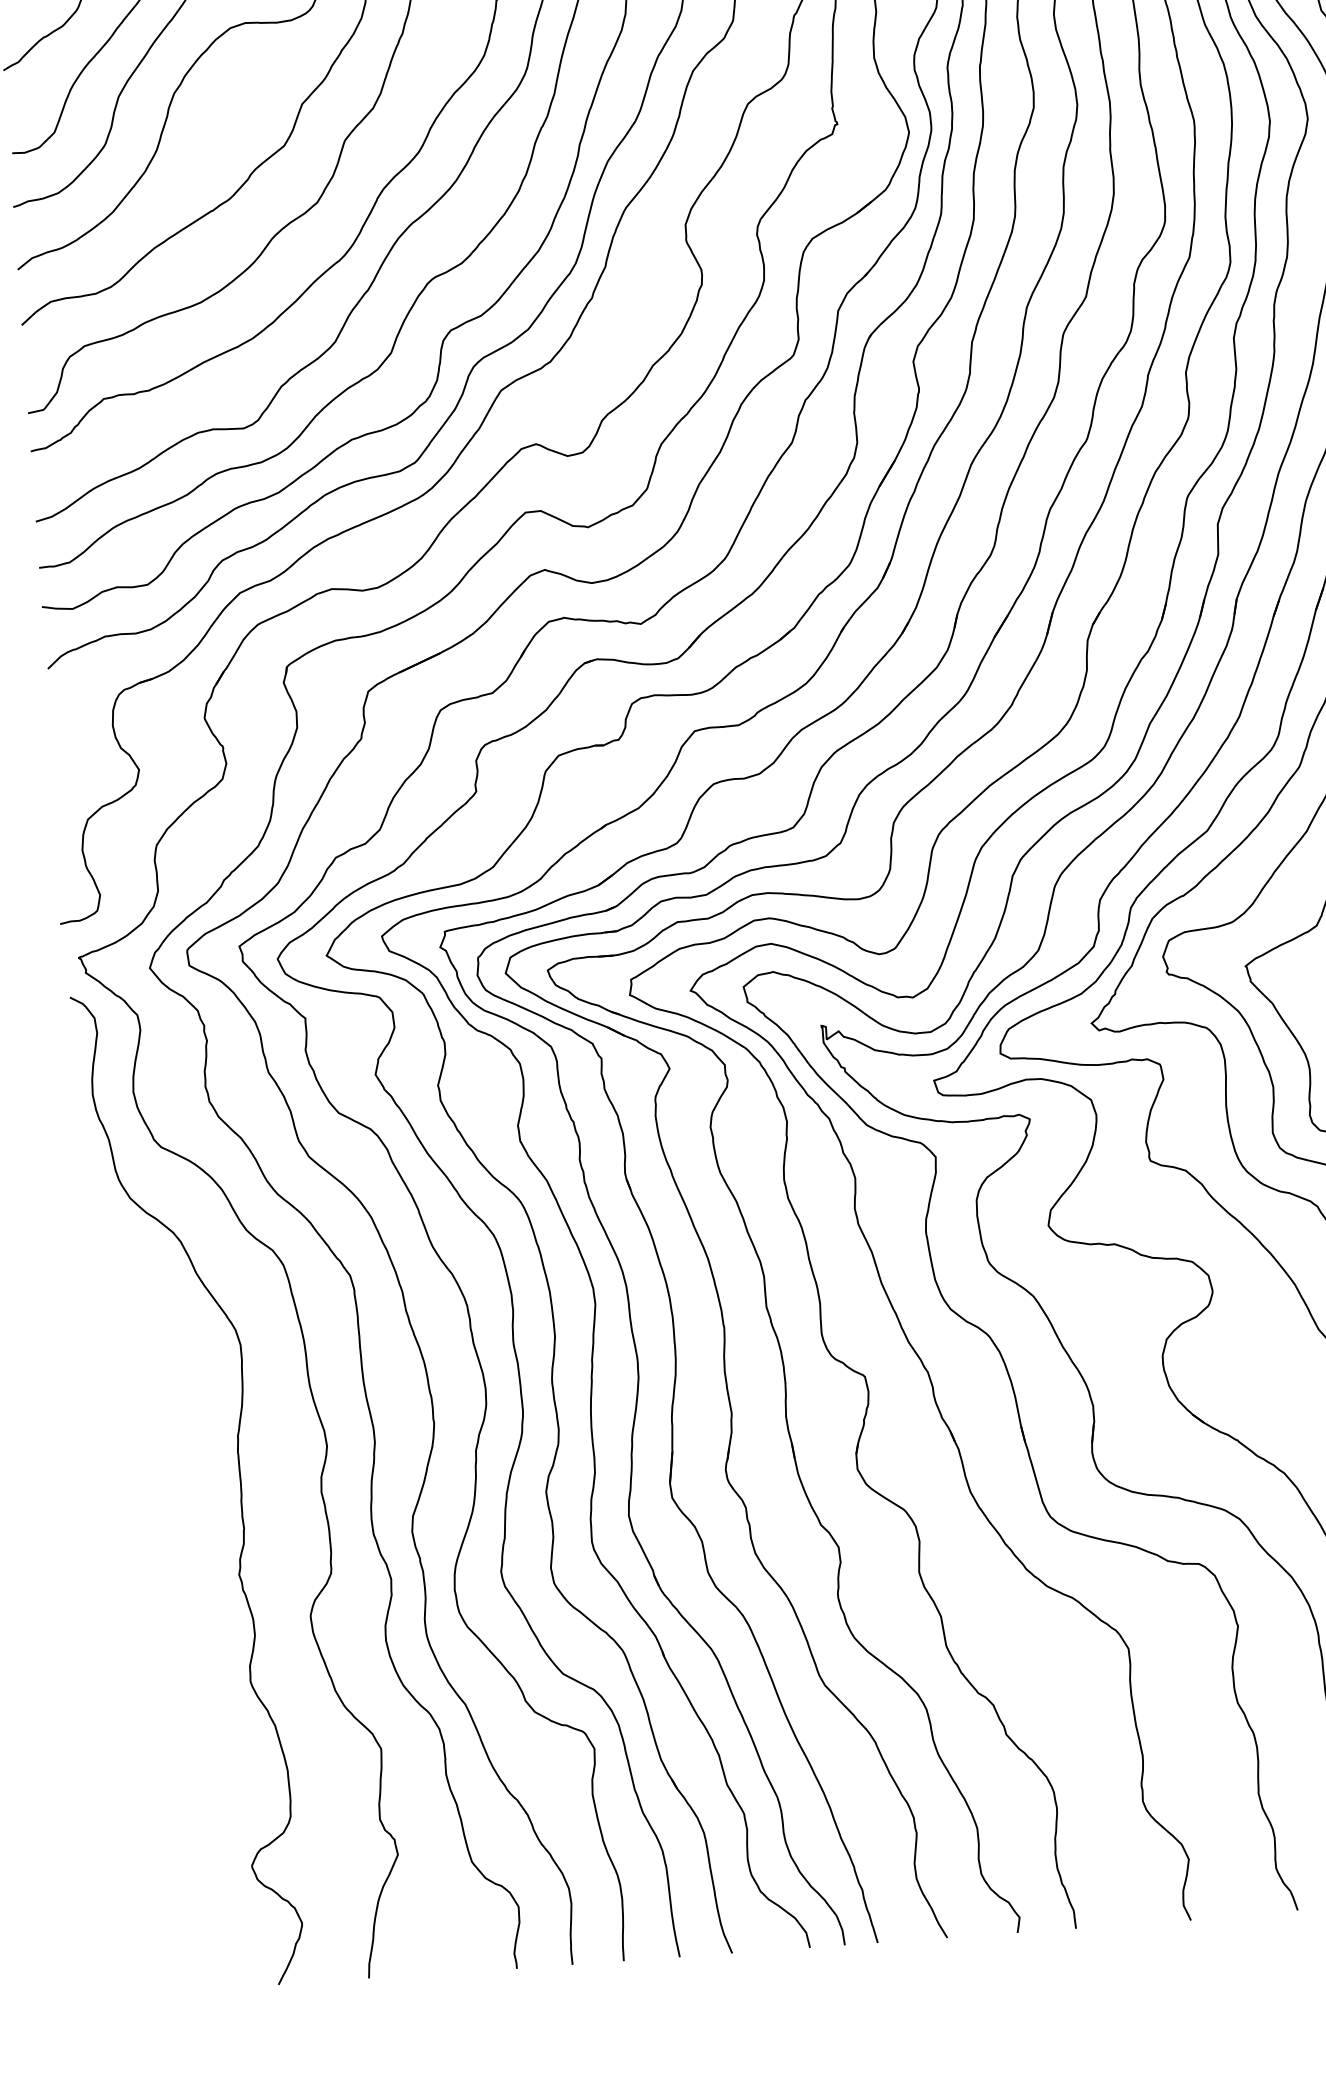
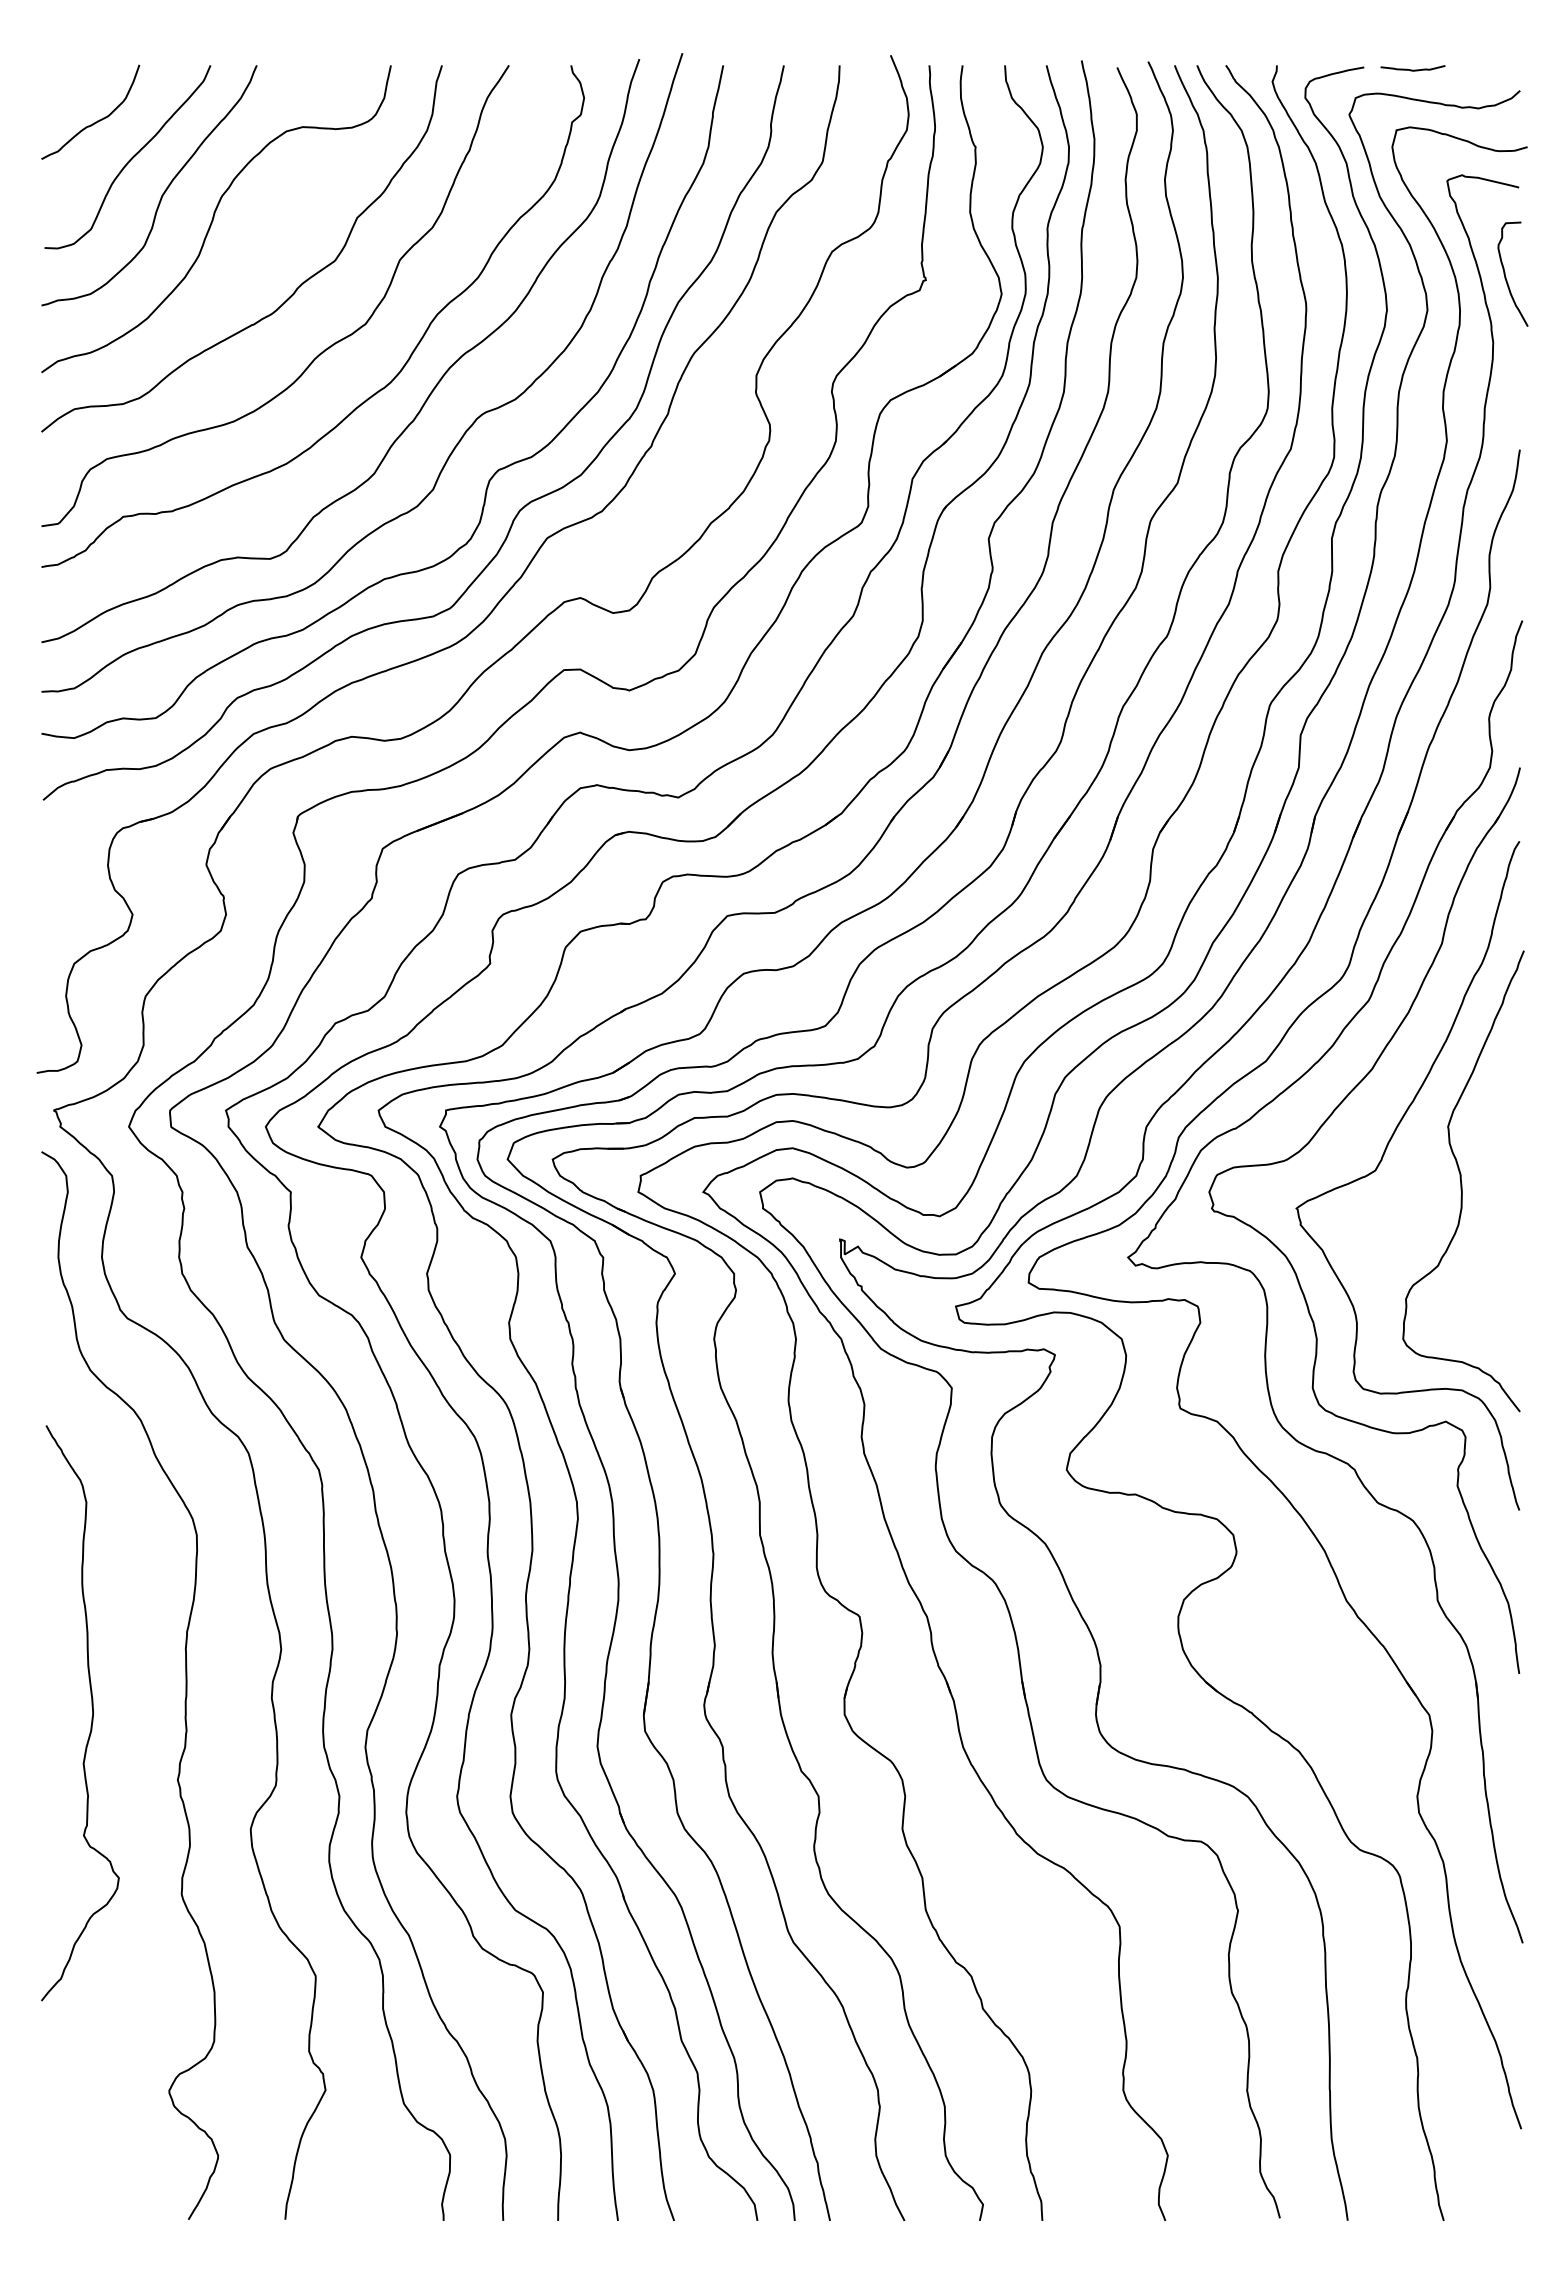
curve: (154, 1522) -> (91, 1717), added

